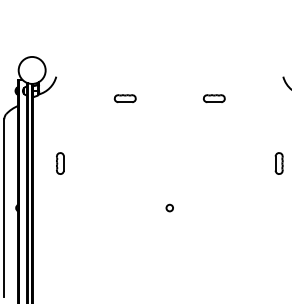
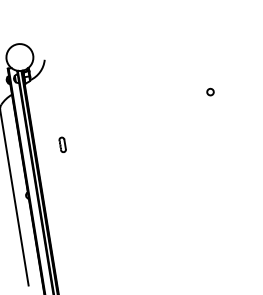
part: (124, 98) -> (115, 70), removed
part: (214, 98) -> (204, 56), removed
part: (60, 163) -> (62, 144), size x0.7
circle: (169, 207) -> (210, 91), moved

